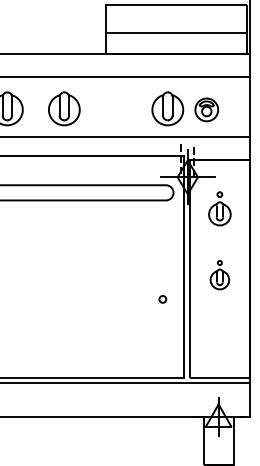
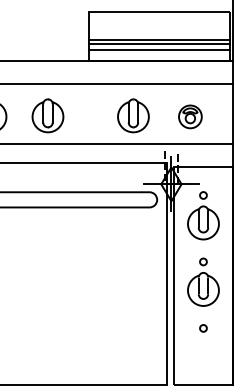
line: (175, 37) -> (159, 44), added
line: (175, 42) -> (159, 49), added
part: (167, 108) -> (133, 115), moved
part: (219, 208) -> (203, 215), size x1.43
part: (219, 274) -> (203, 281), size x1.67
circle: (162, 299) -> (203, 328), moved

